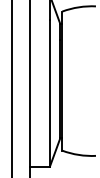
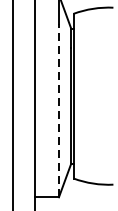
line: (49, 92) -> (58, 109), solid -> dashed

